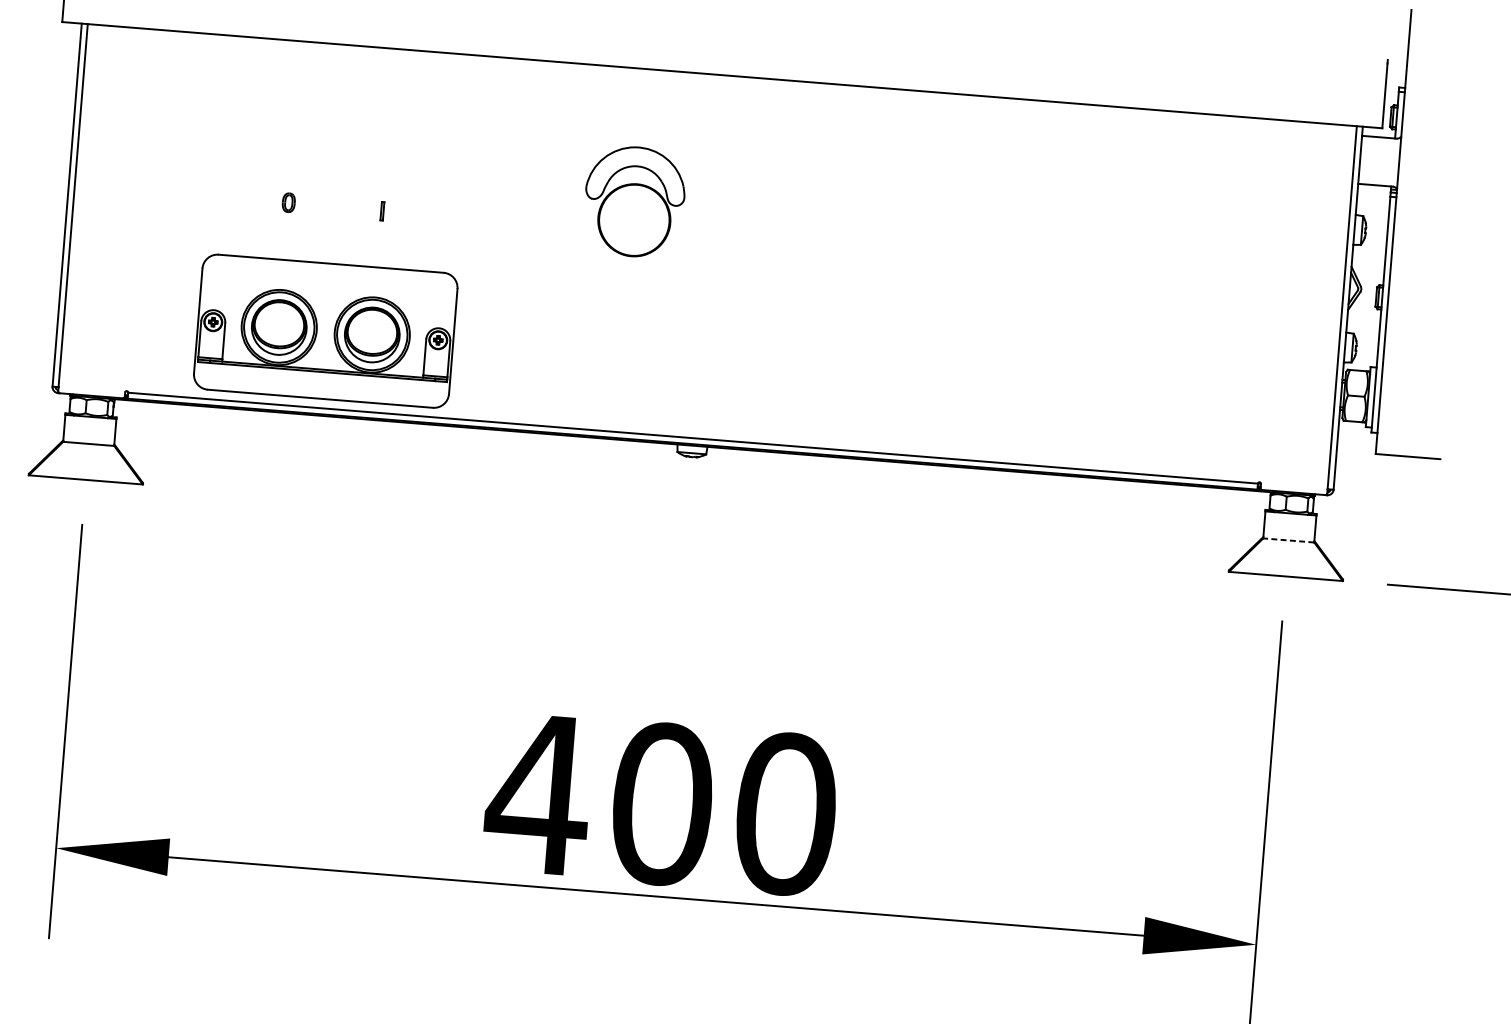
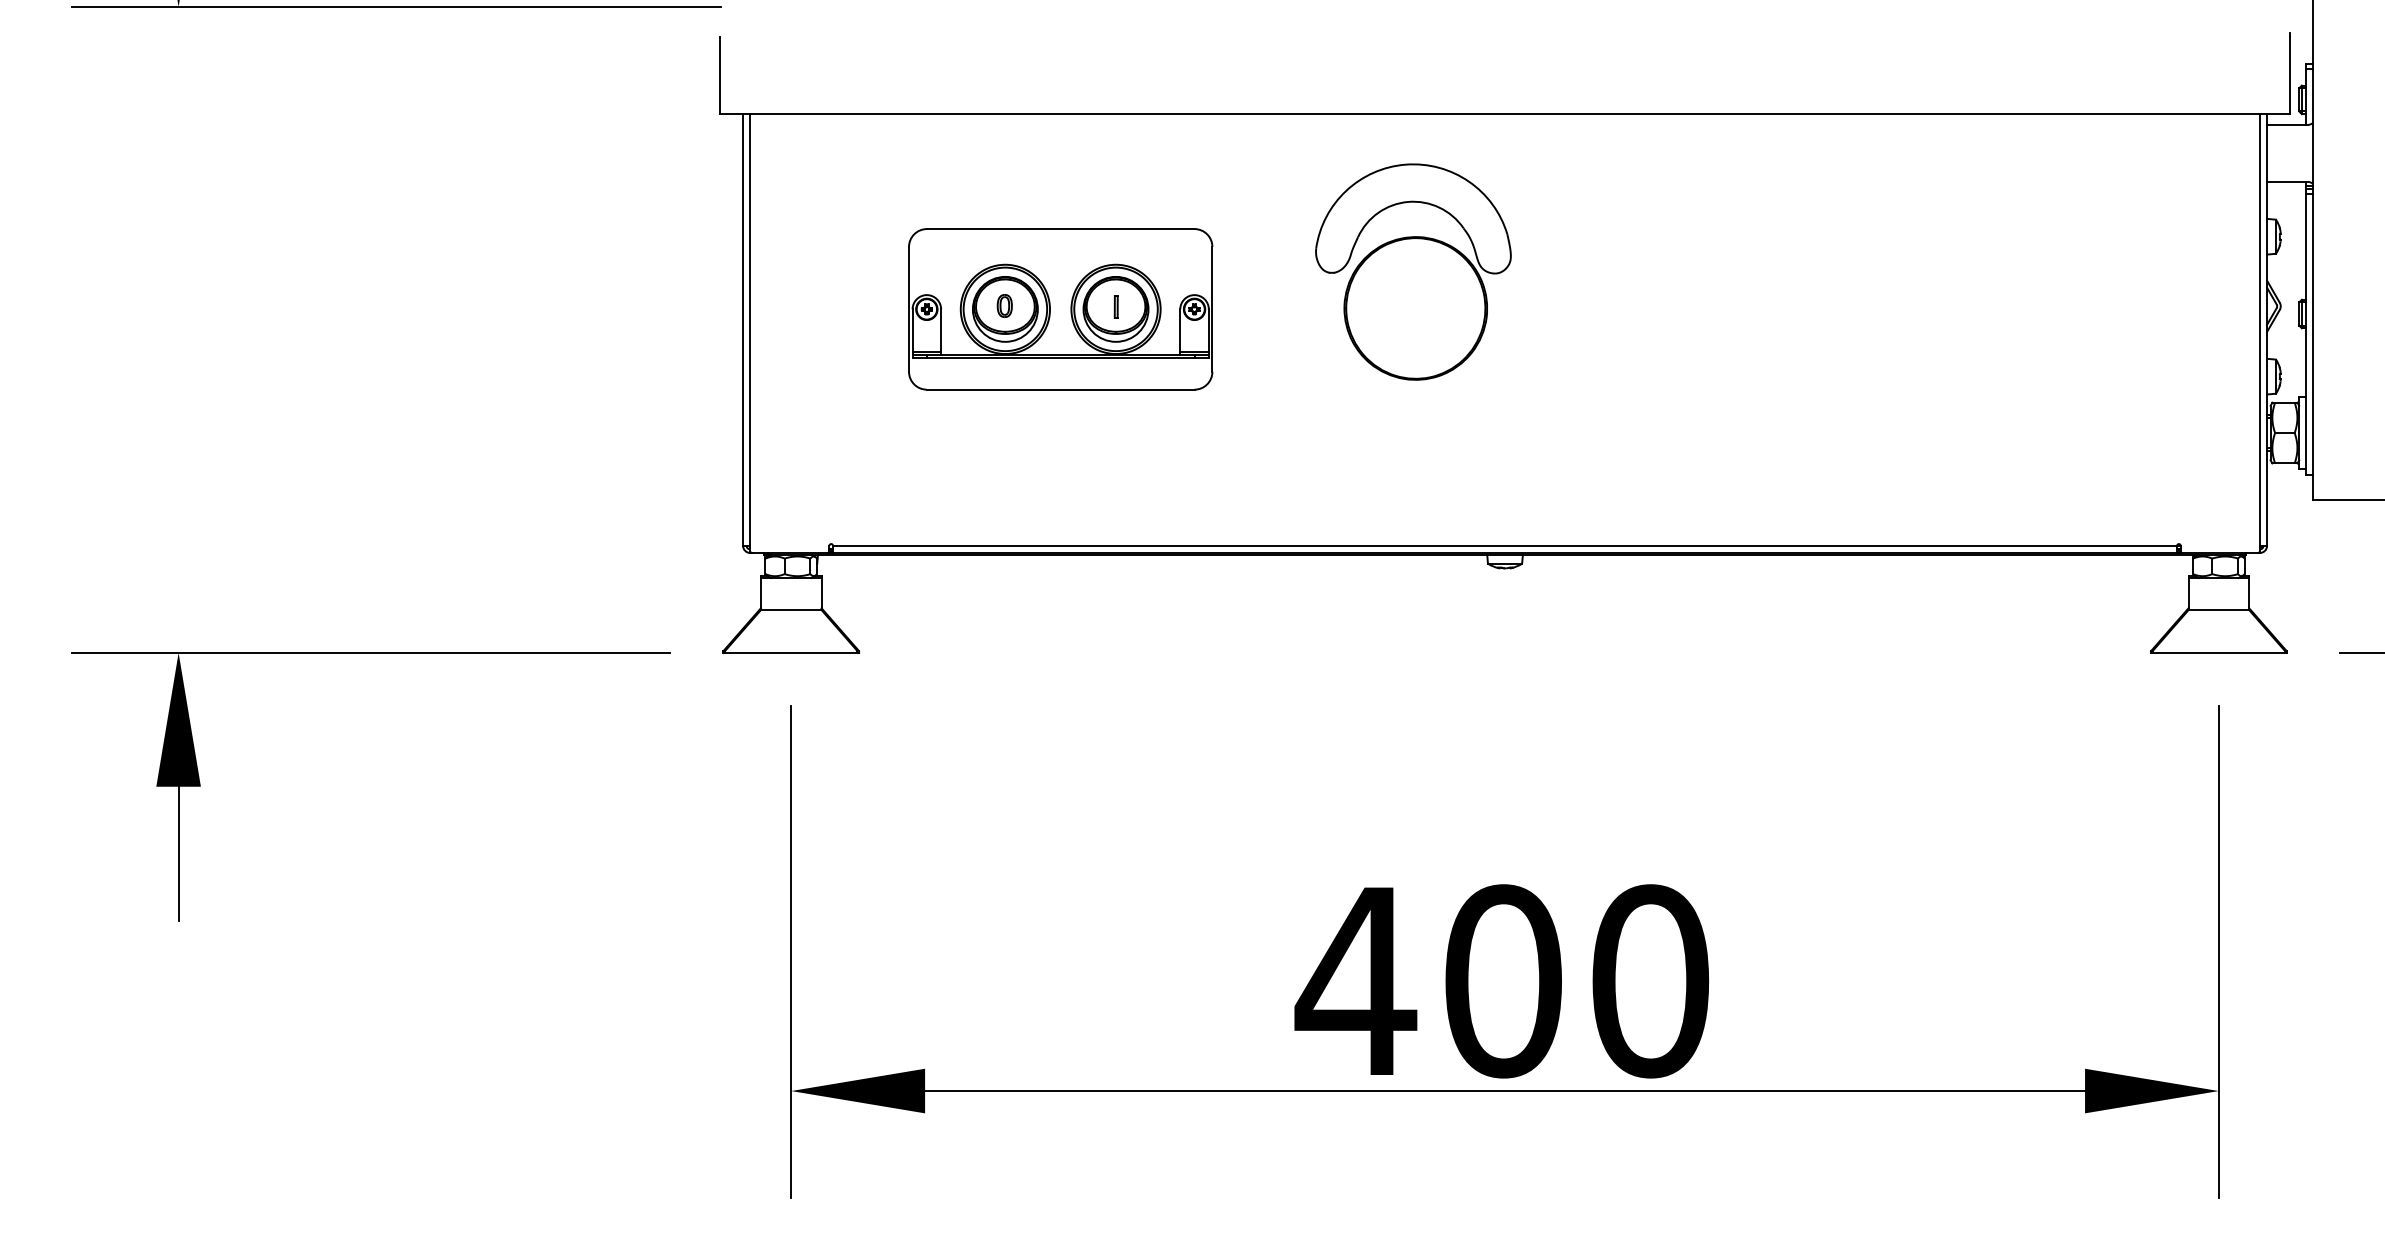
part: (634, 201) -> (1413, 271), size x1.67
part: (325, 331) -> (1060, 309), moved
line: (1288, 540) -> (2218, 610), dashed -> solid

